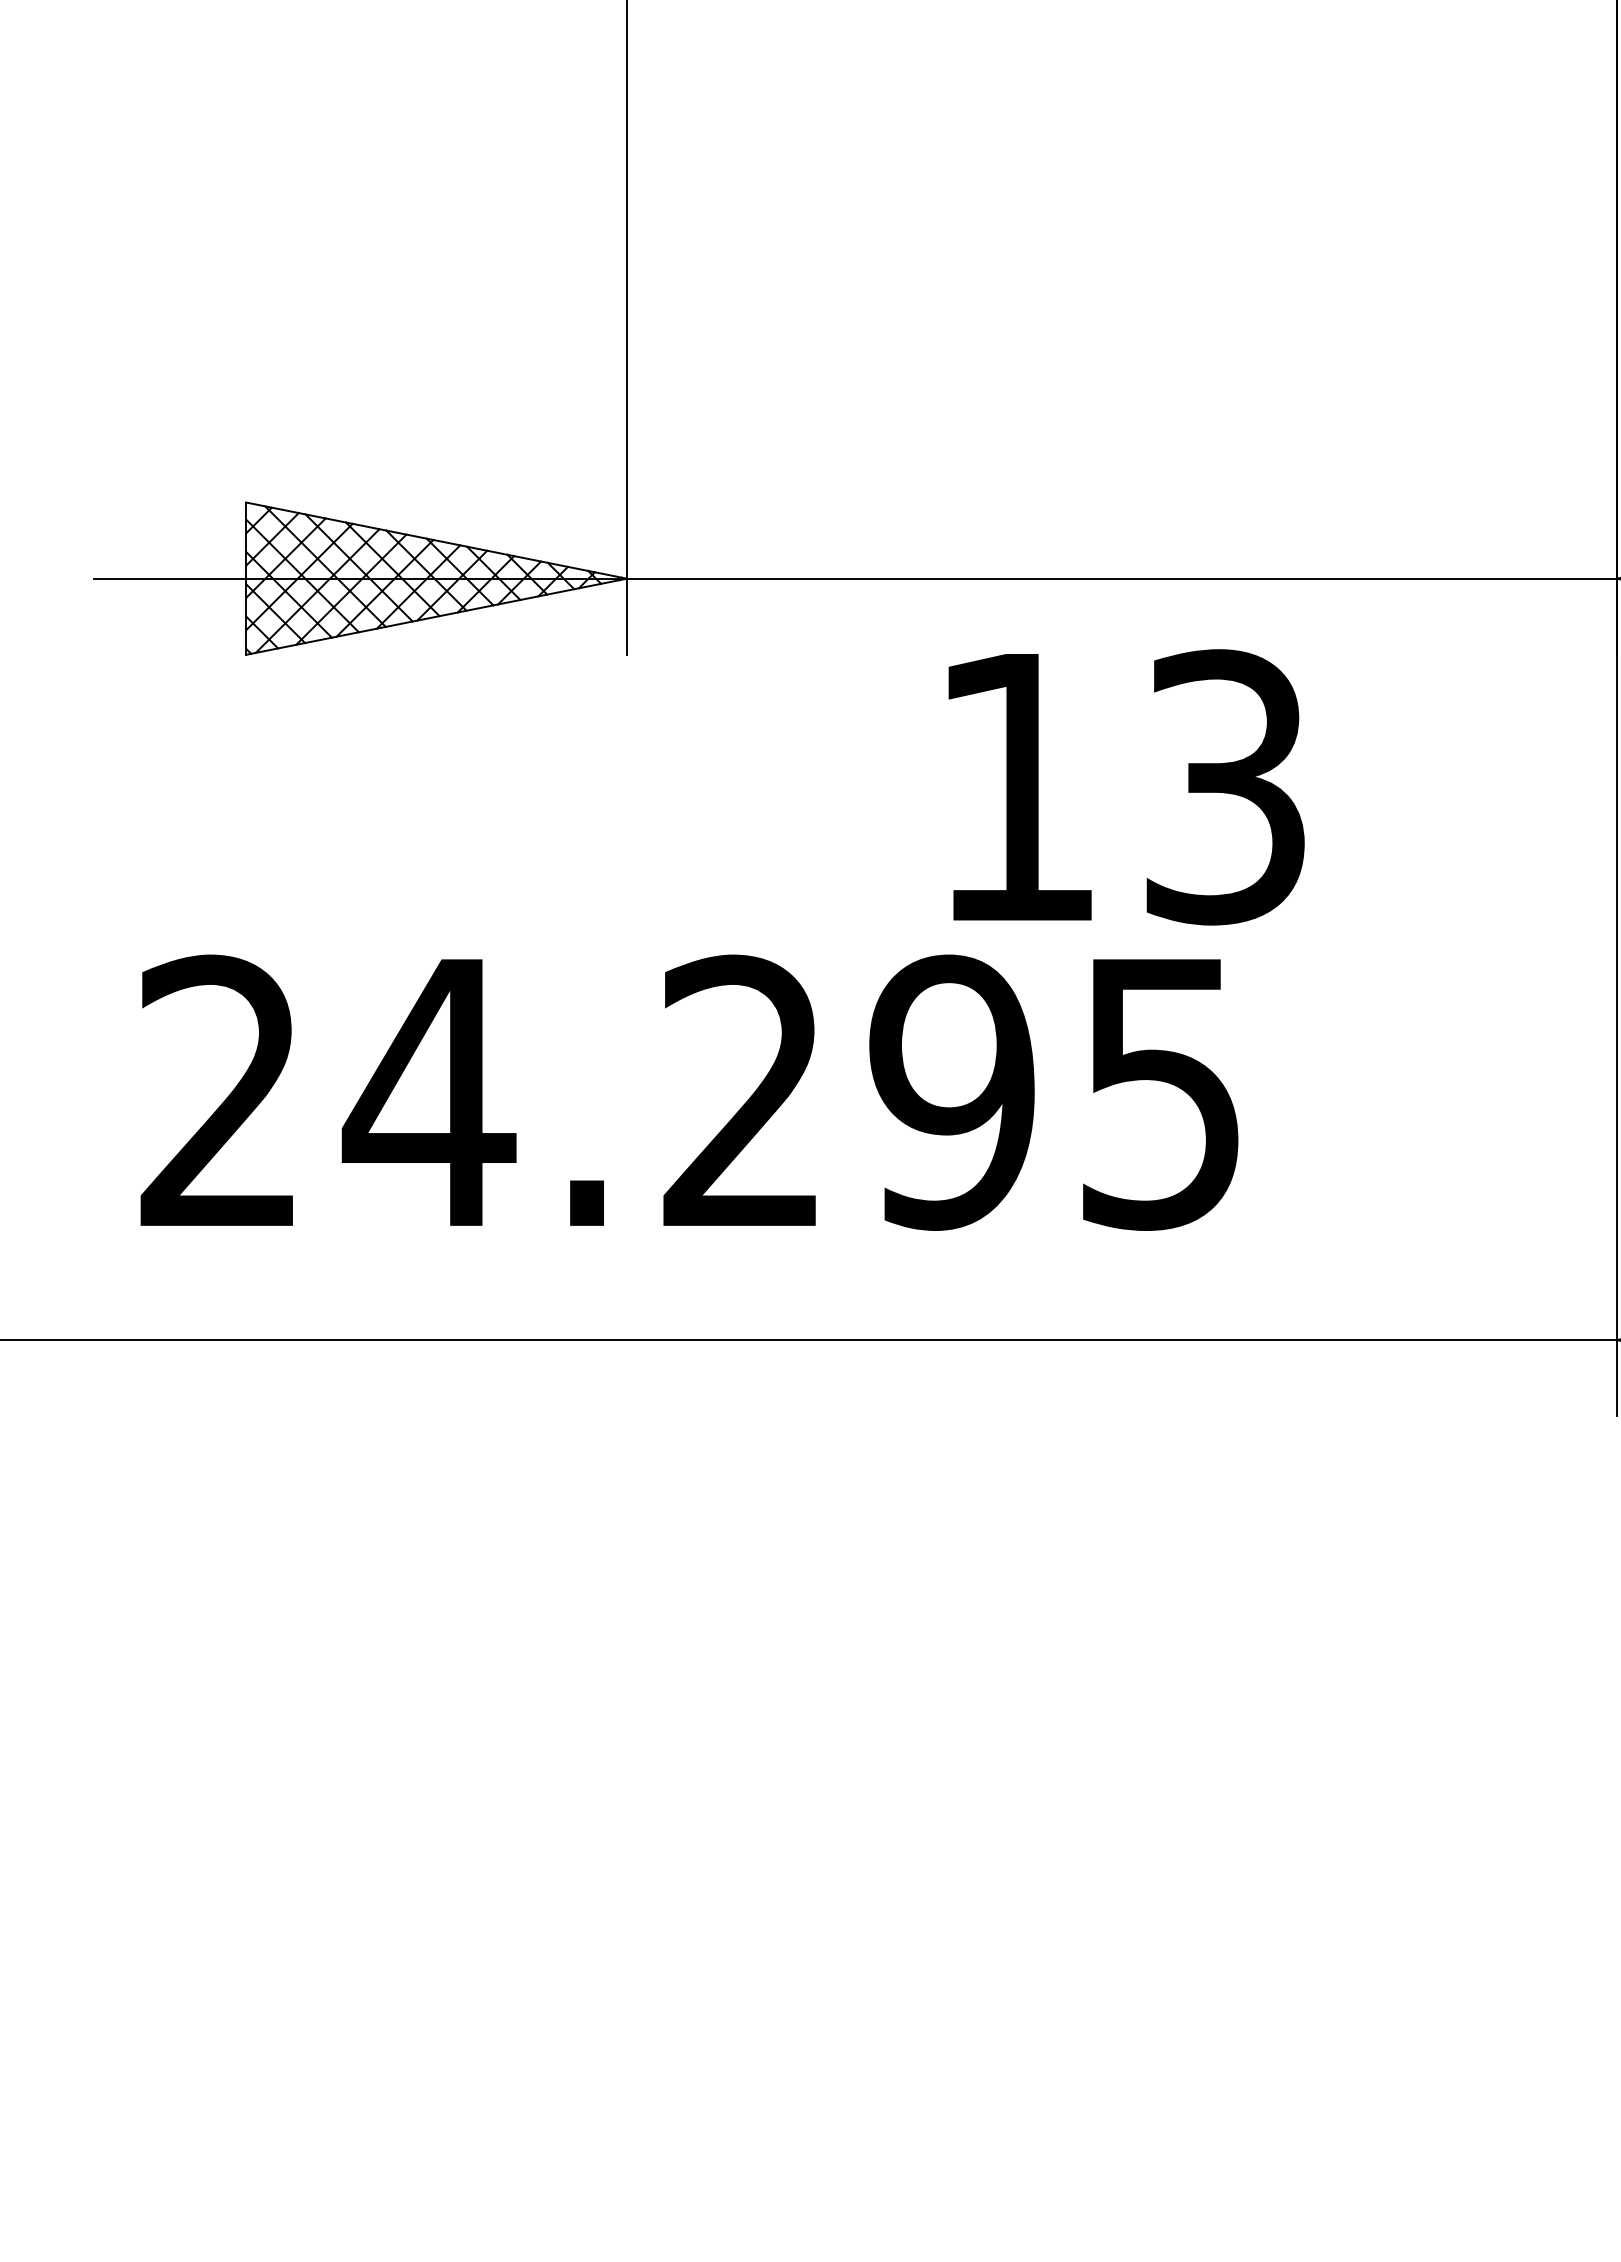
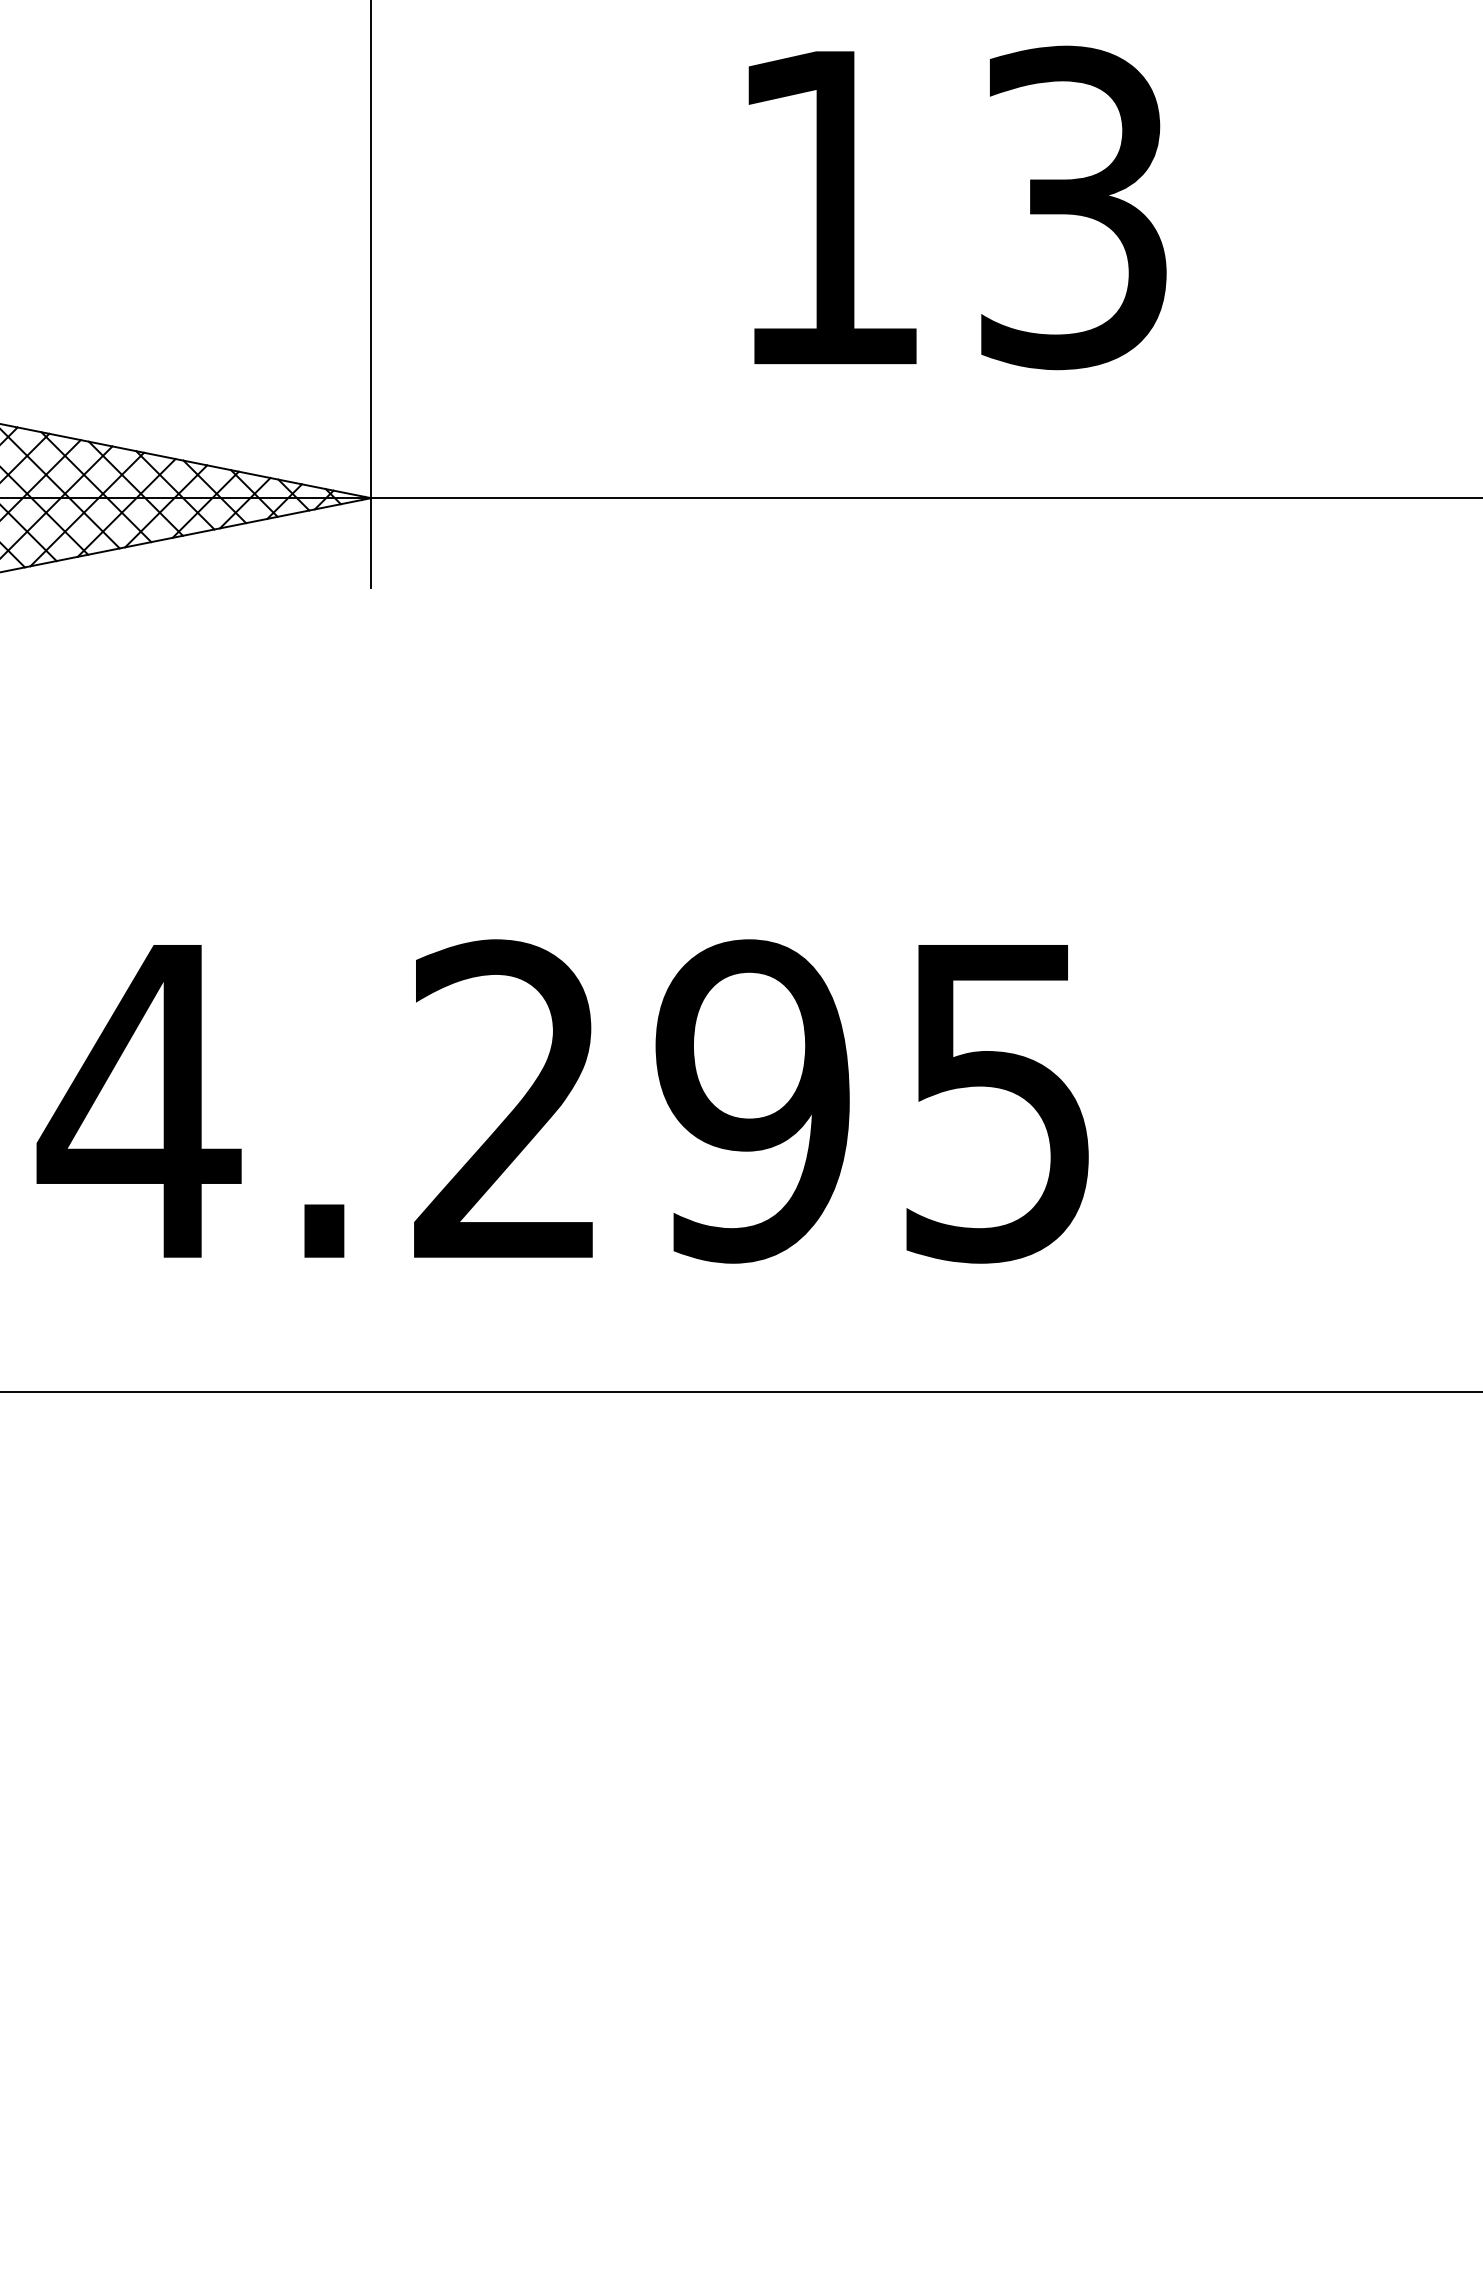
text: (1126, 787) -> (957, 208), moved

